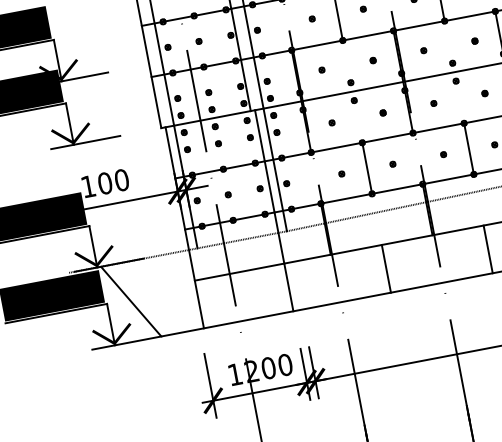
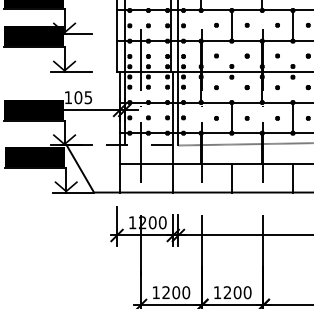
text: (121, 179) -> (88, 97), 100 -> 105

